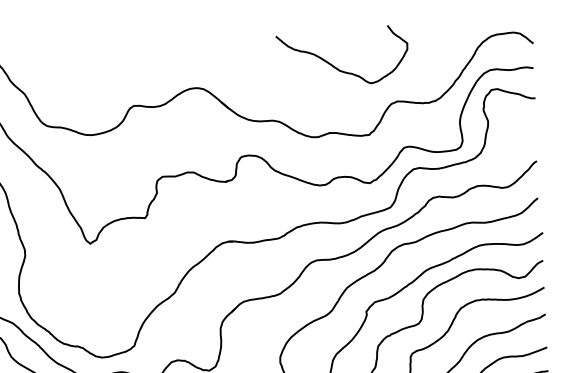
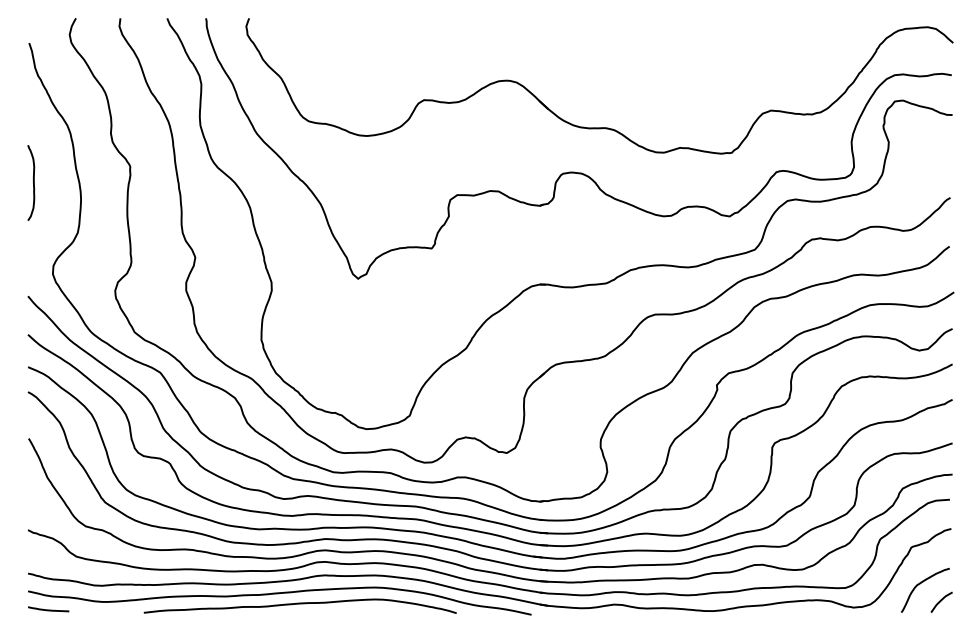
curve: (334, 66) -> (690, 60), removed

